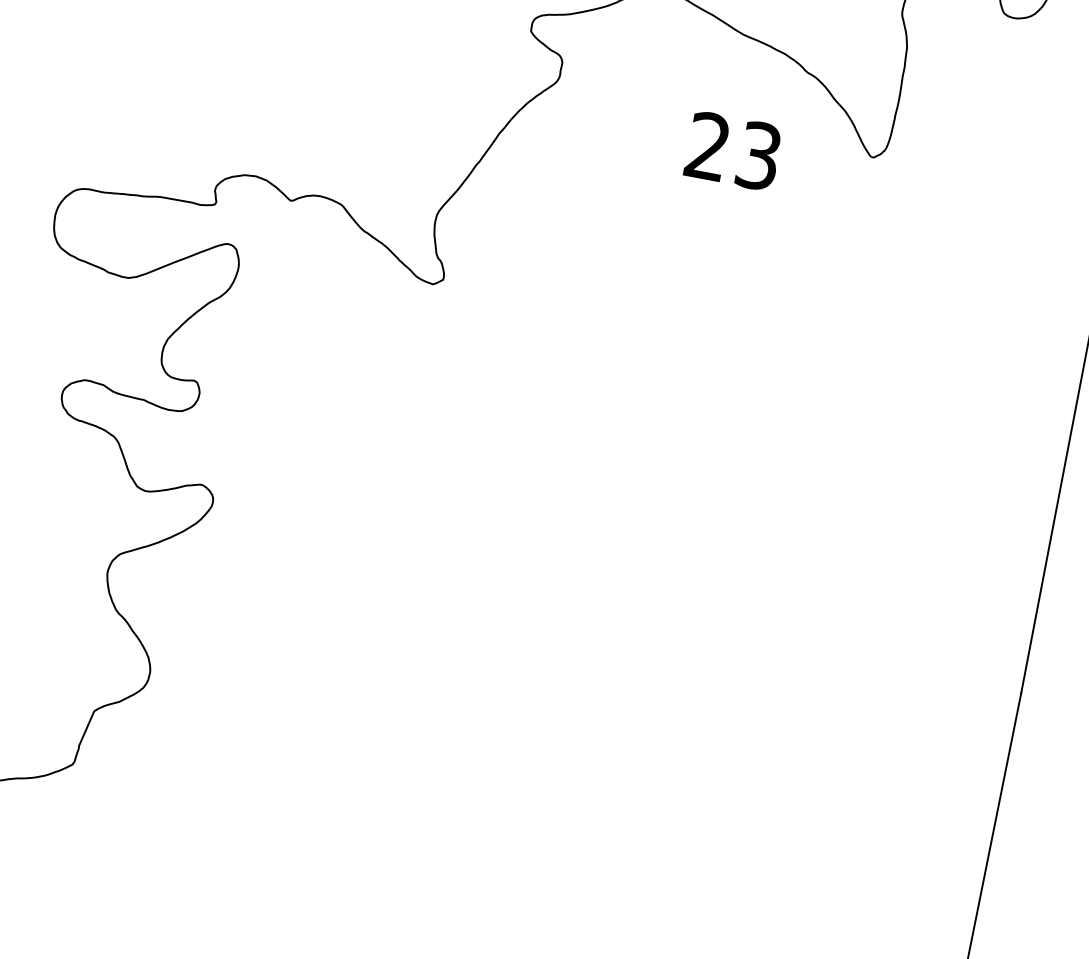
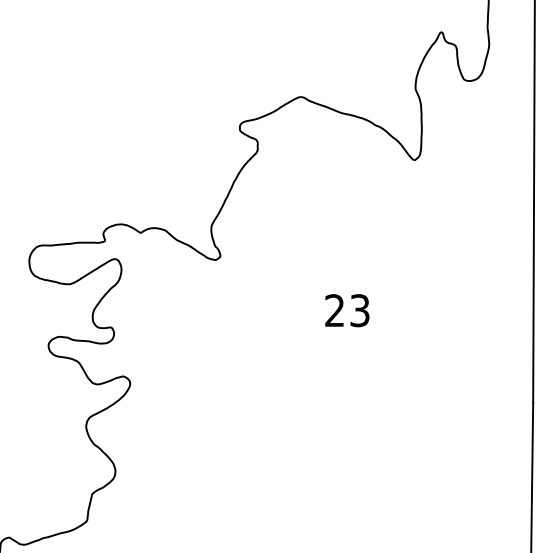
text: (733, 150) -> (347, 310), moved

